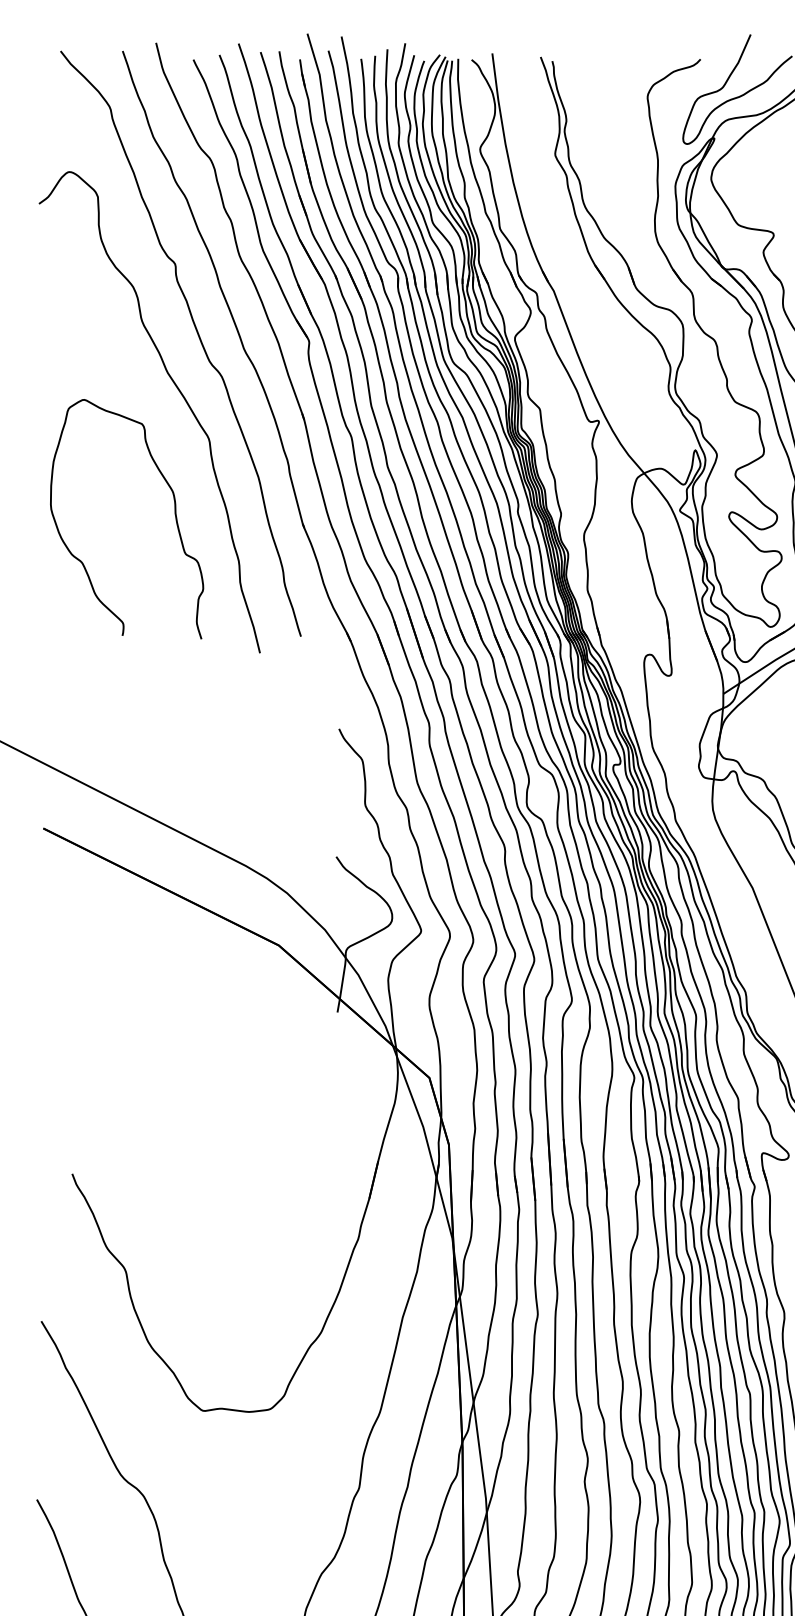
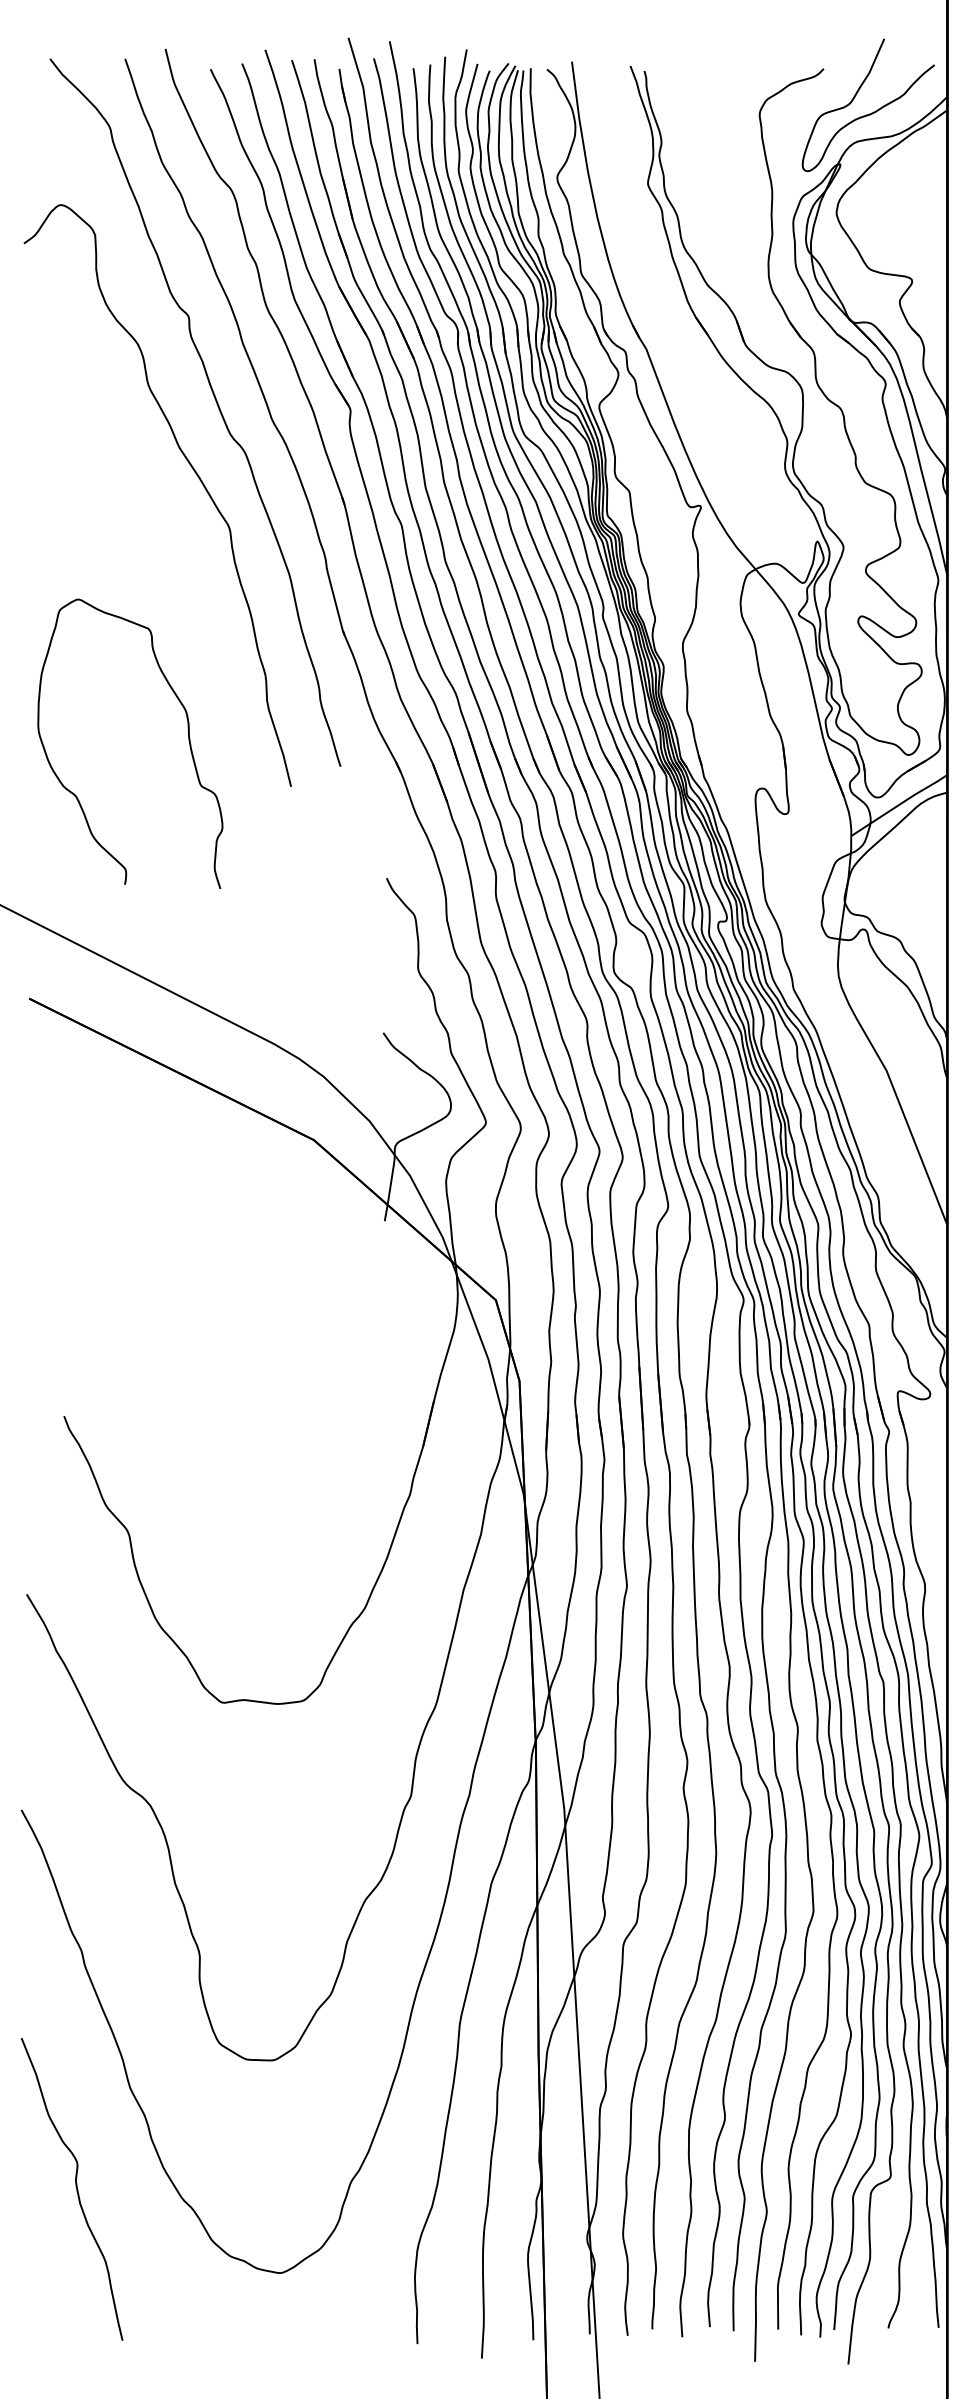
curve: (175, 517) -> (188, 741), moved

